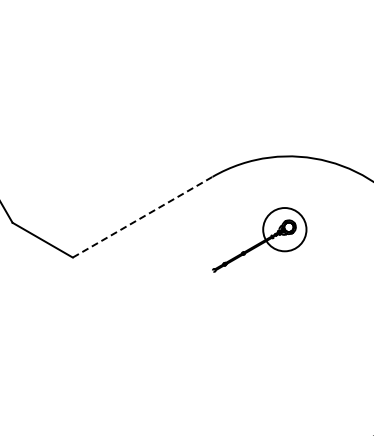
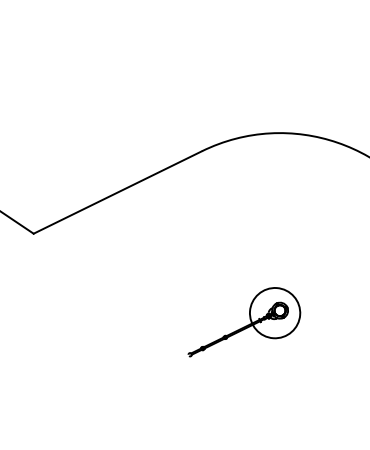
line: (142, 217) -> (117, 192), dashed -> solid
part: (259, 239) -> (244, 322), moved

